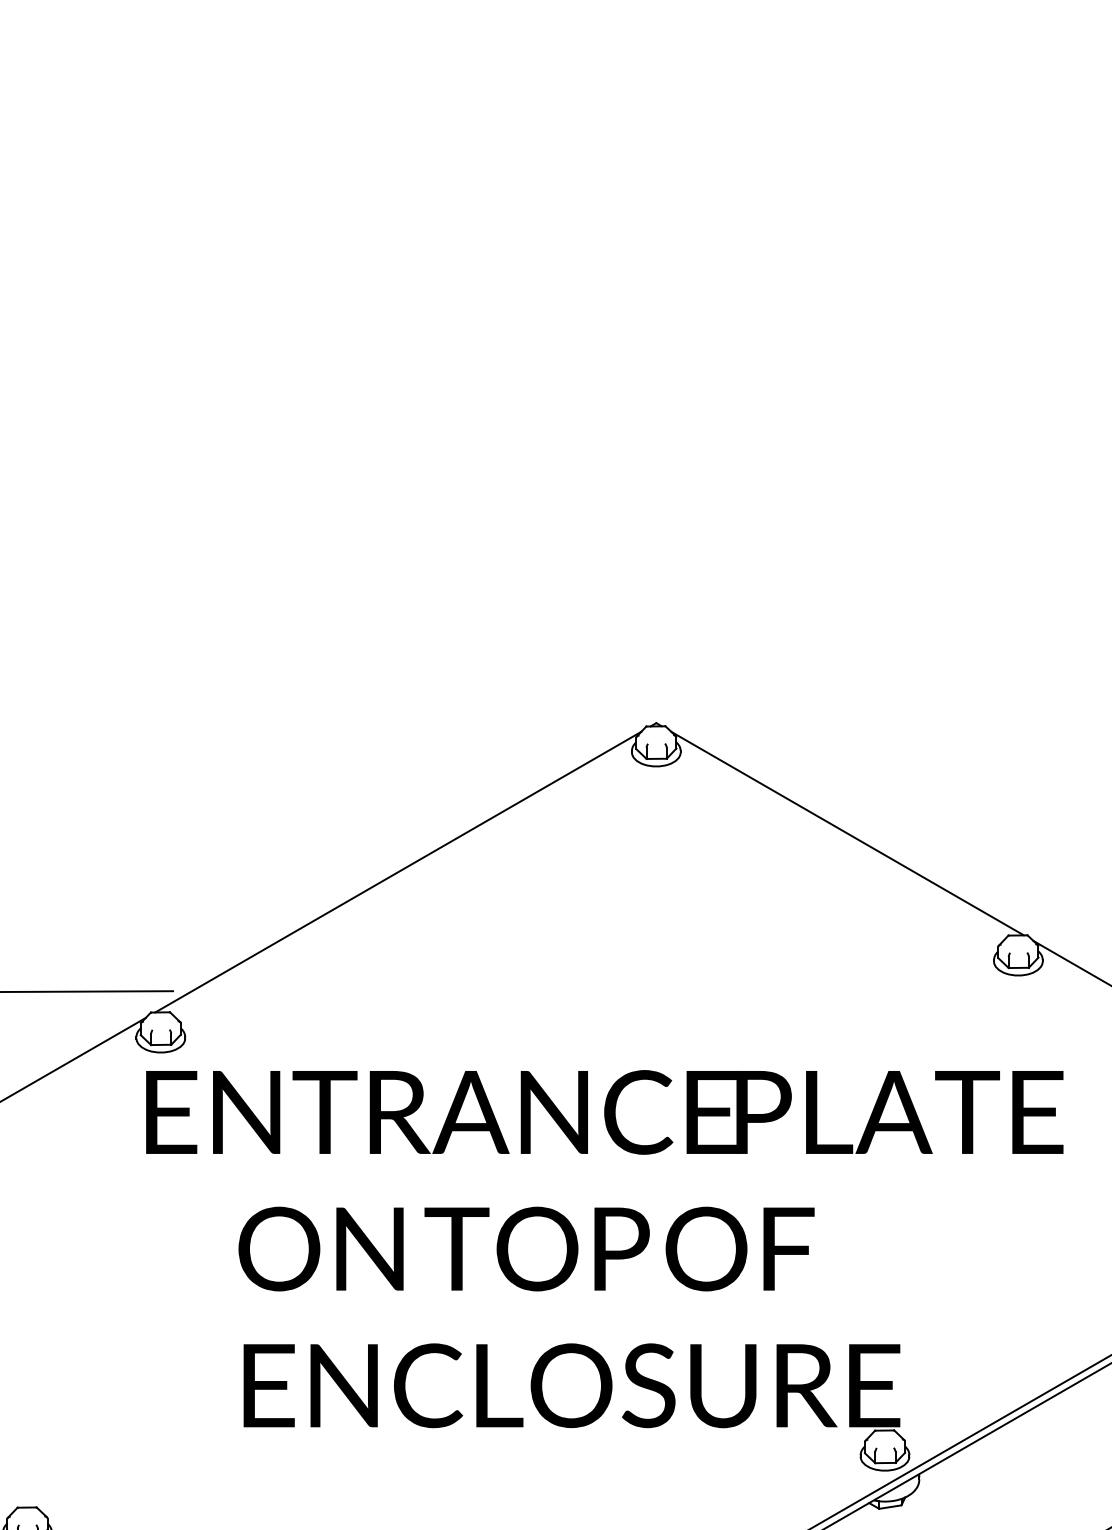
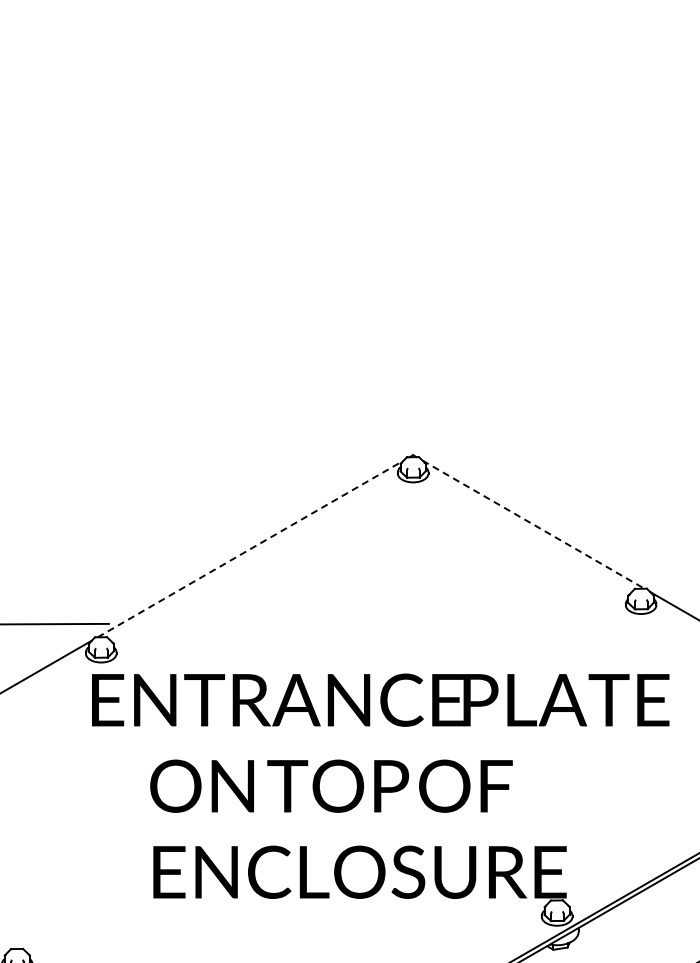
line: (849, 833) -> (534, 524), solid -> dashed
line: (397, 871) -> (250, 548), solid -> dashed

